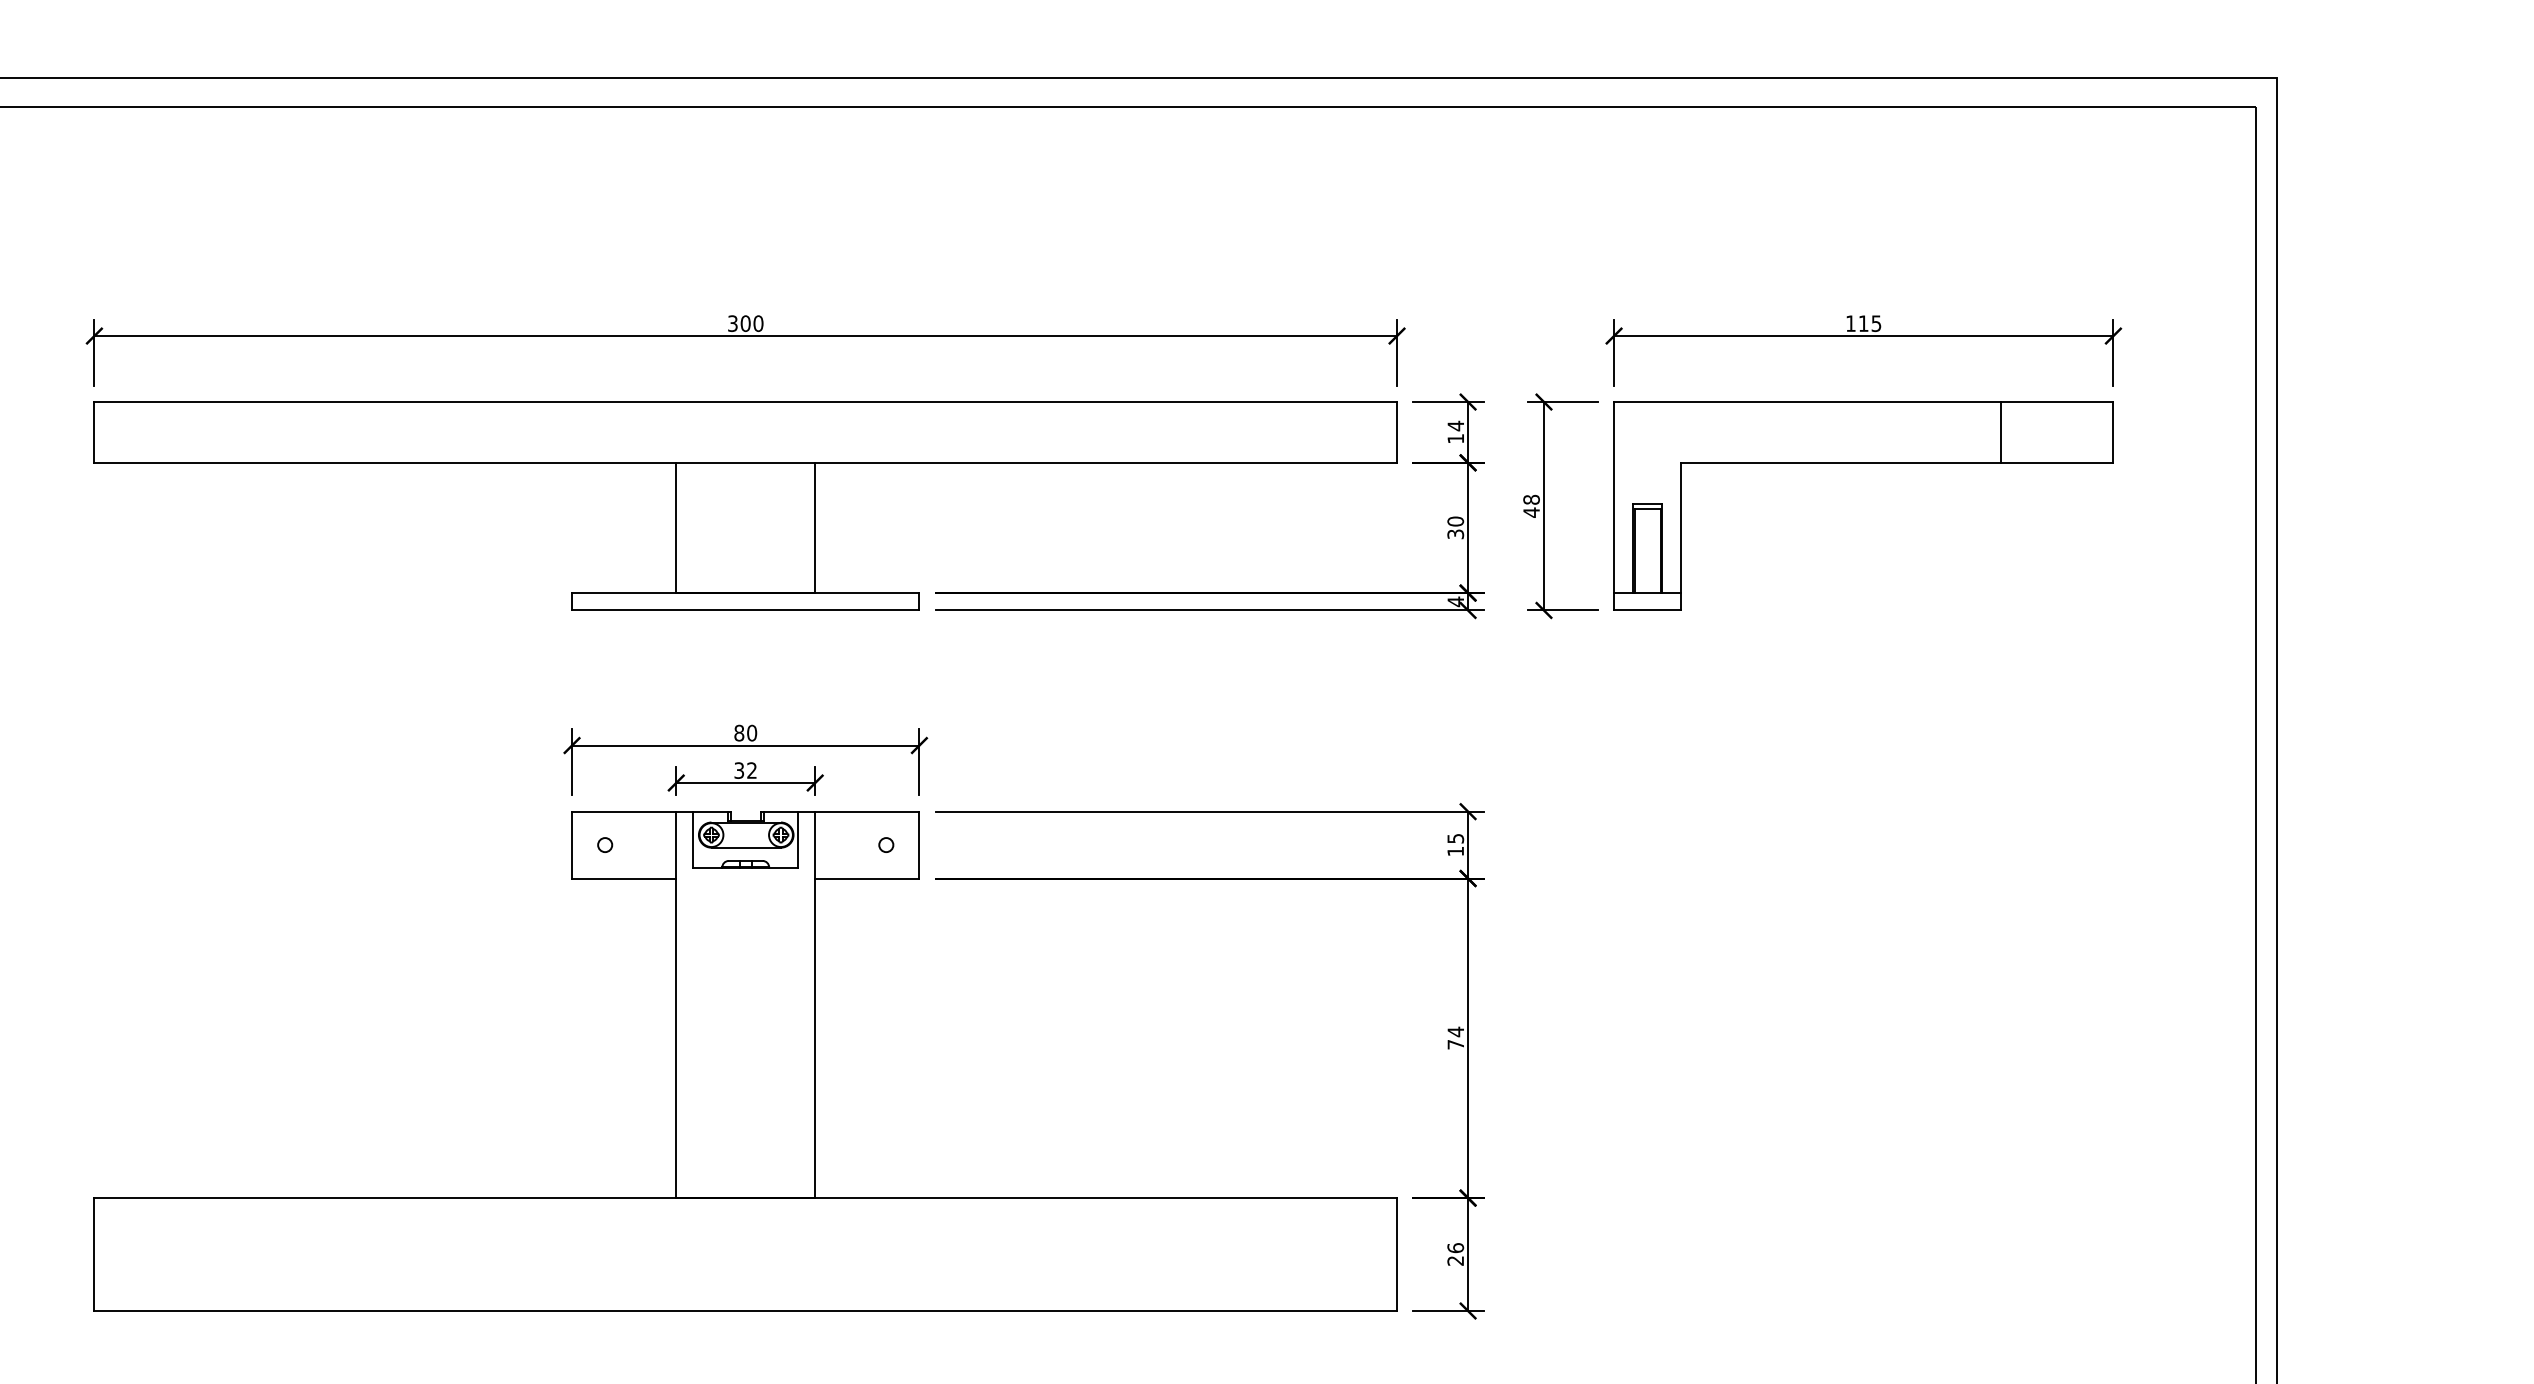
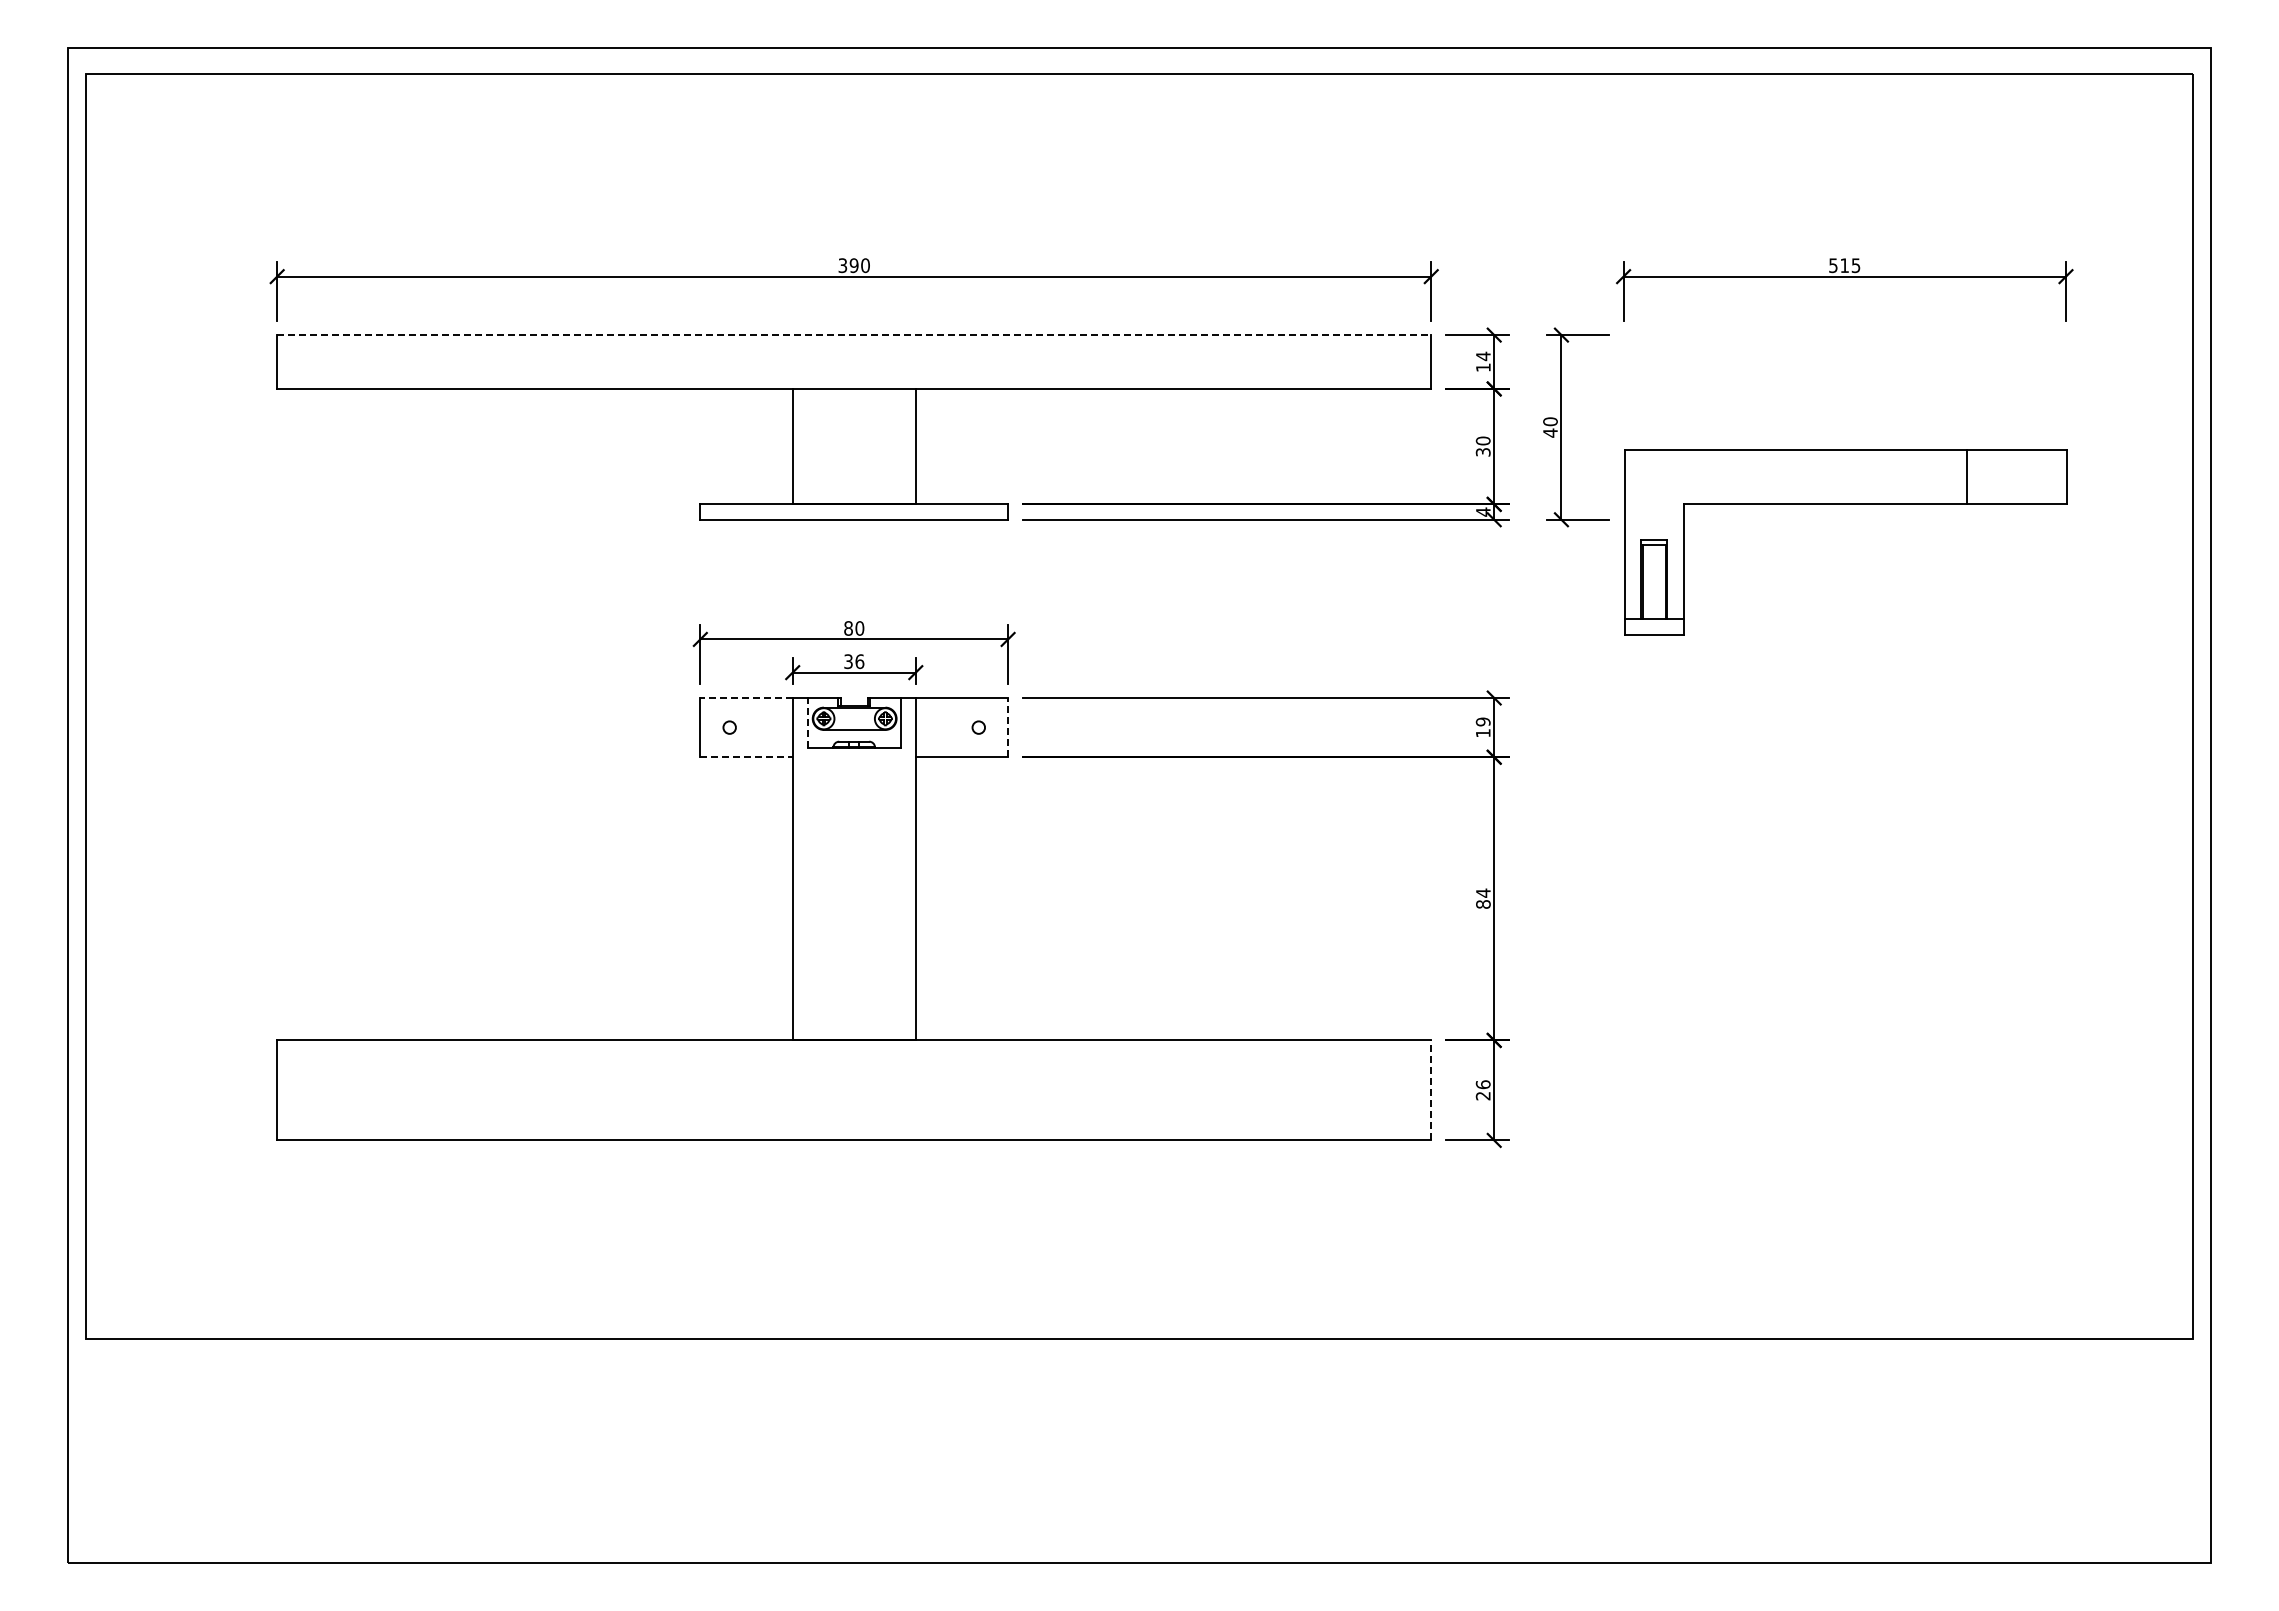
text: (744, 323) -> (853, 265), 300 -> 390
text: (1851, 323) -> (1833, 265), 115 -> 515
line: (746, 402) -> (854, 335), solid -> dashed
part: (1863, 463) -> (1845, 504), moved
text: (1531, 499) -> (1550, 421), 48 -> 40
text: (751, 770) -> (859, 661), 32 -> 36
line: (624, 812) -> (746, 698), solid -> dashed
text: (1454, 838) -> (1482, 721), 15 -> 19
line: (692, 839) -> (807, 722), solid -> dashed
line: (919, 844) -> (1008, 727), solid -> dashed
line: (625, 878) -> (747, 757), solid -> dashed
text: (1455, 1044) -> (1483, 904), 74 -> 84
line: (1397, 1253) -> (1431, 1089), solid -> dashed

